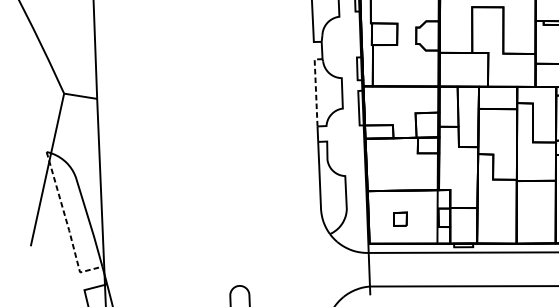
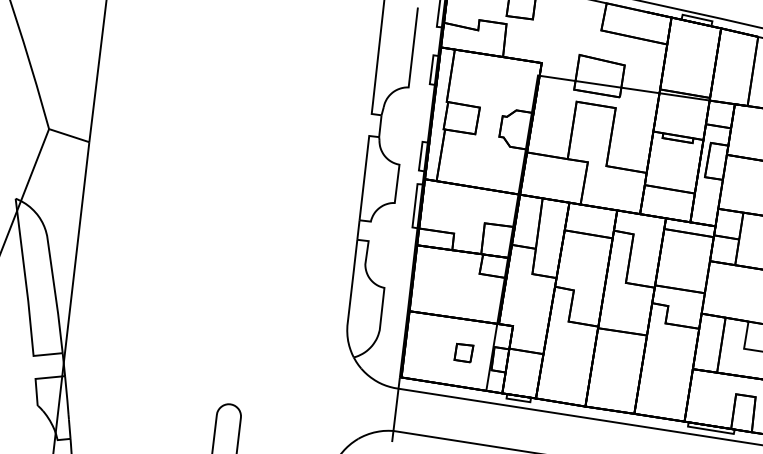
line: (316, 88) -> (365, 172), dashed -> solid
part: (400, 219) -> (463, 352), moved
line: (67, 224) -> (27, 293), dashed -> solid

